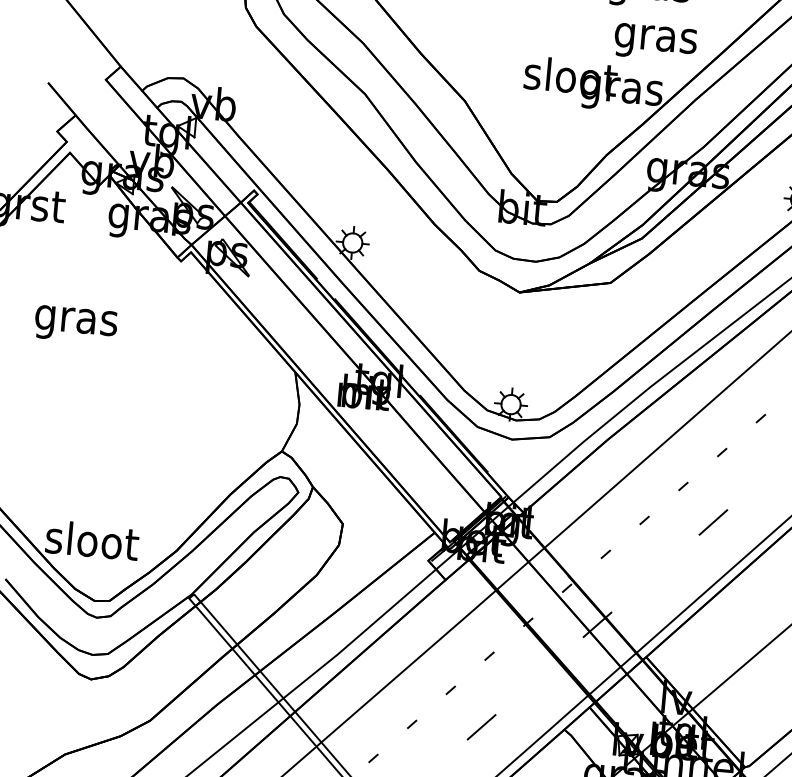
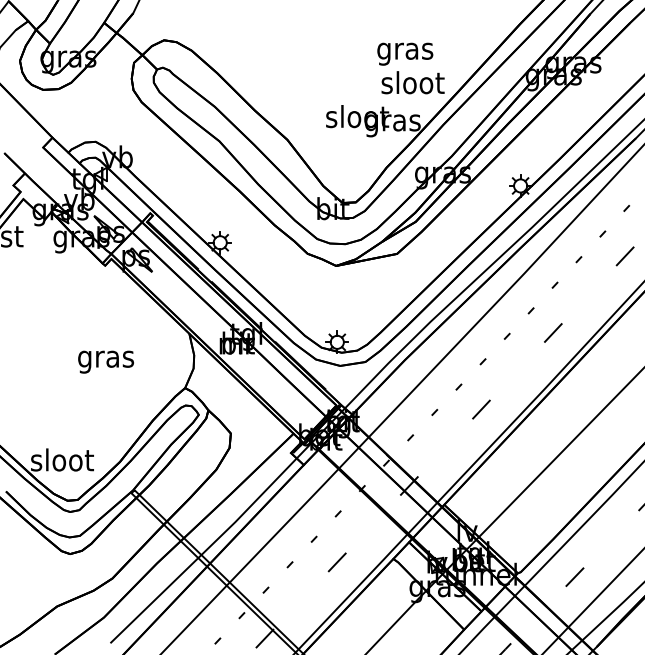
text: (655, 38) -> (412, 85), gras -> sloot
text: (75, 323) -> (105, 361), moved

